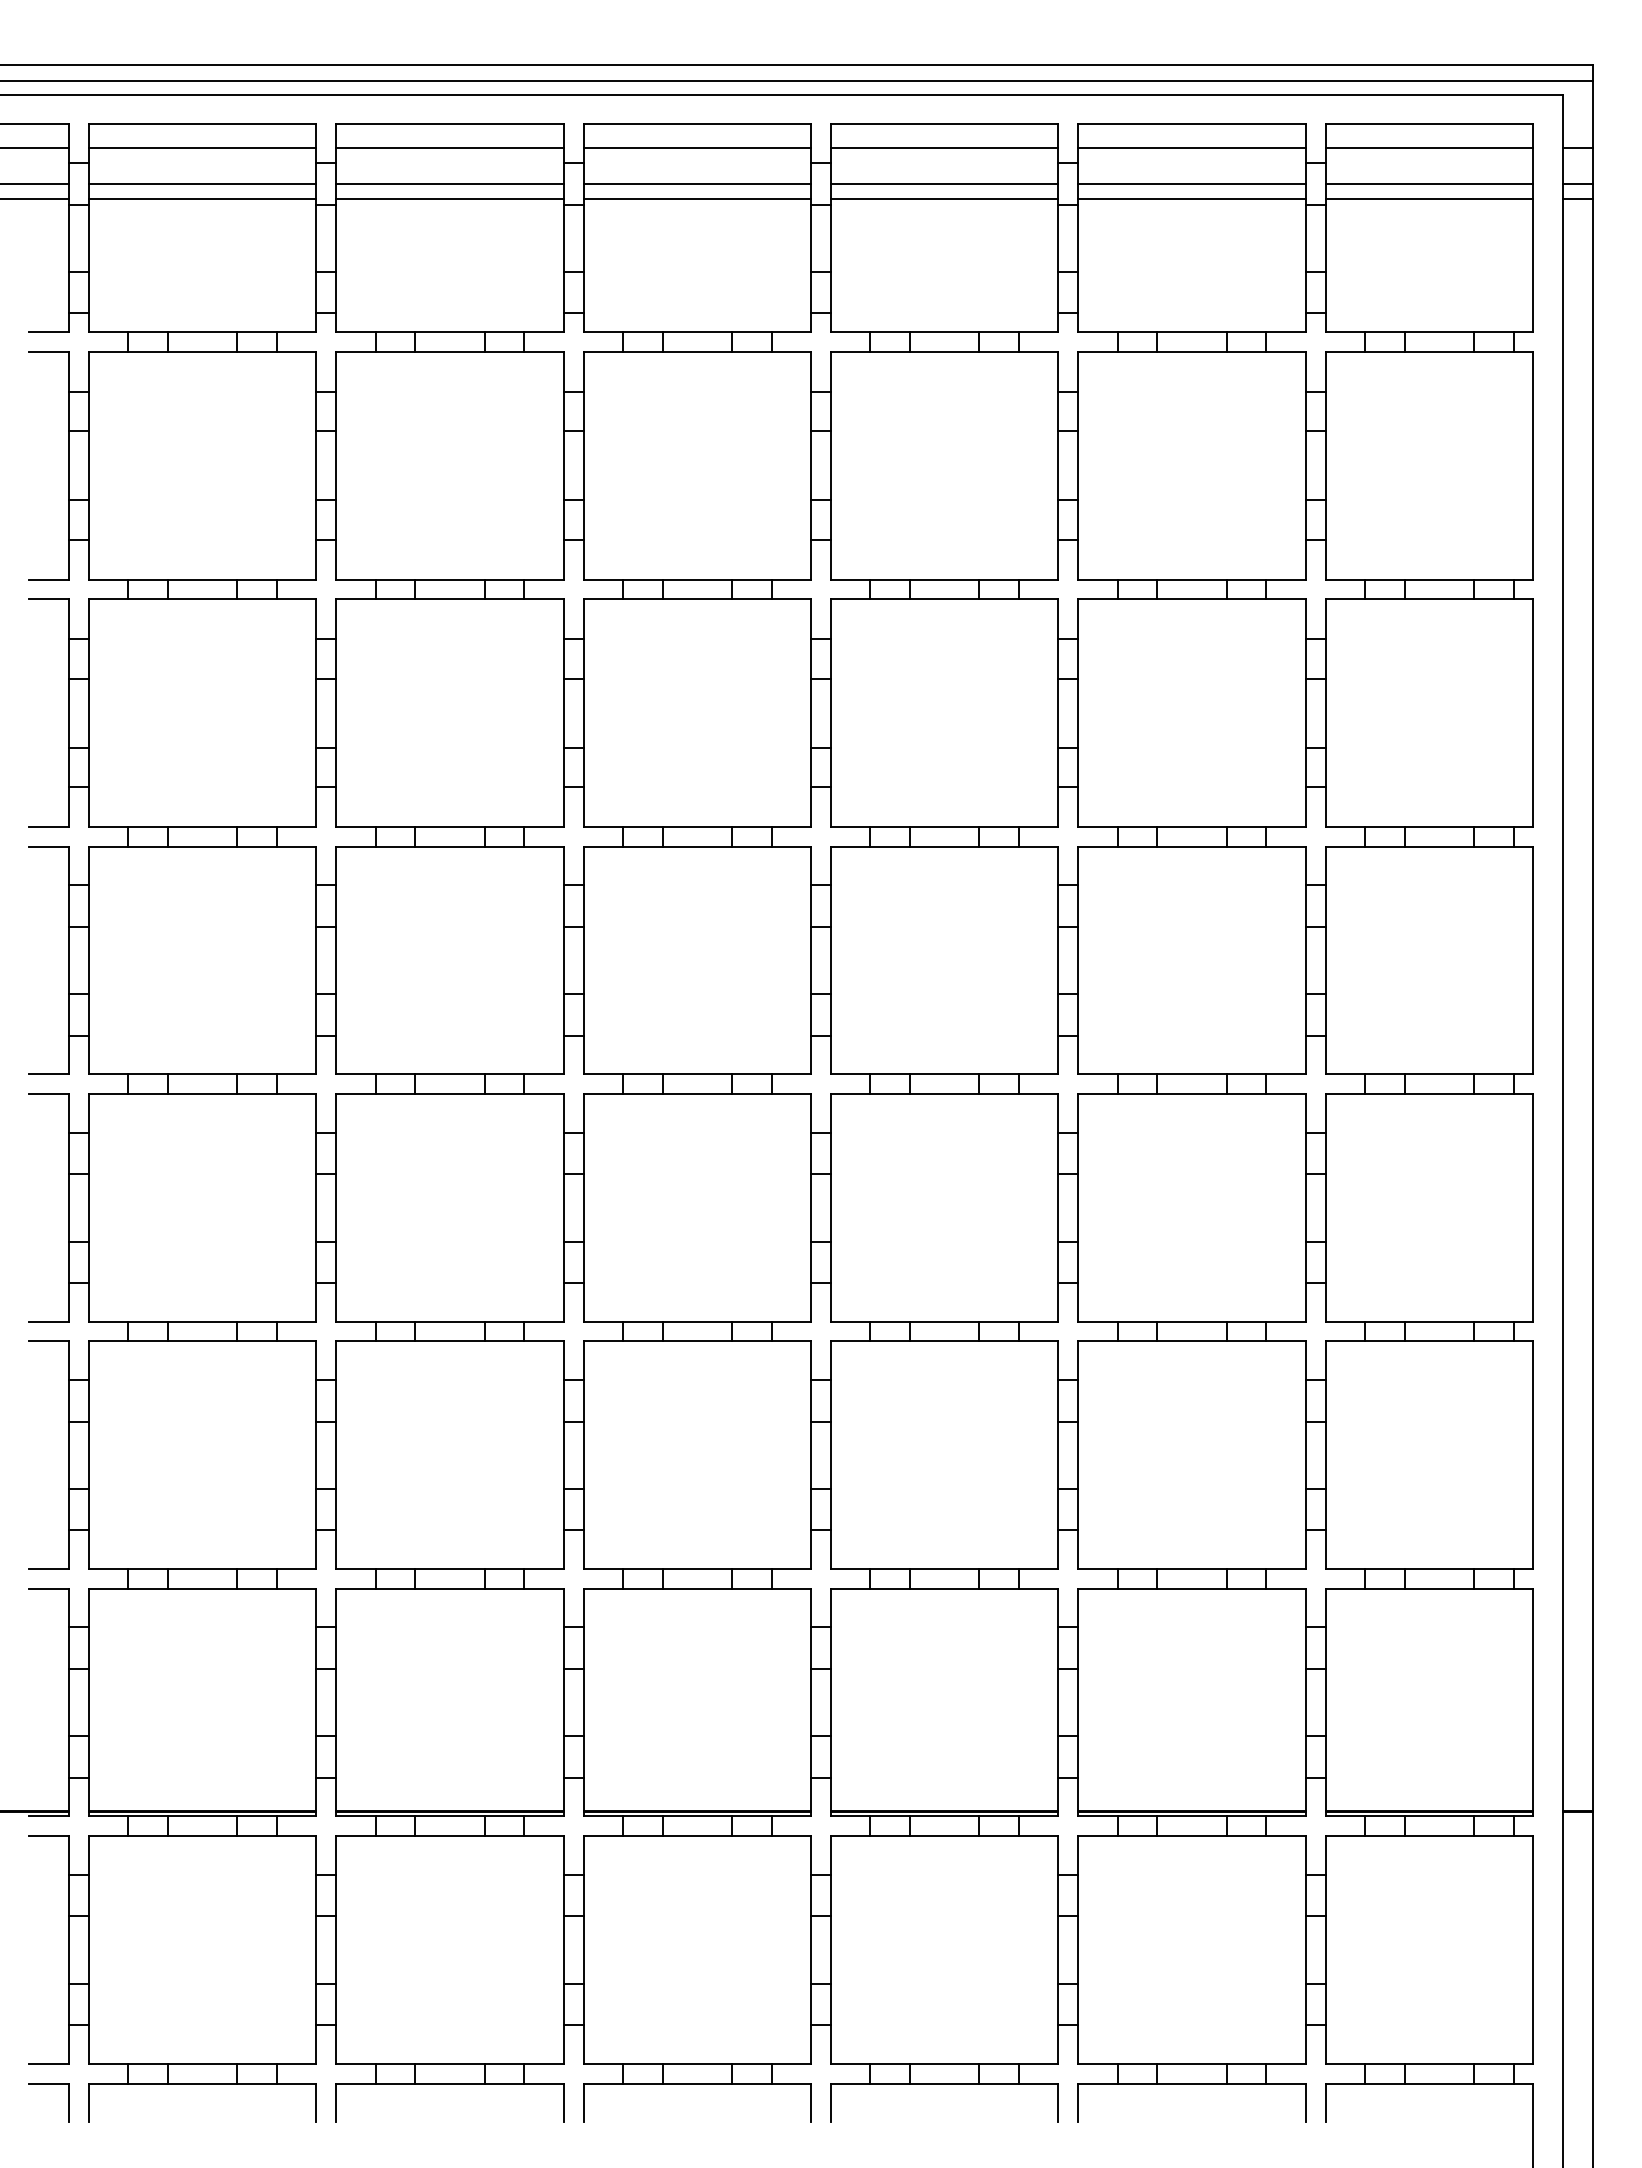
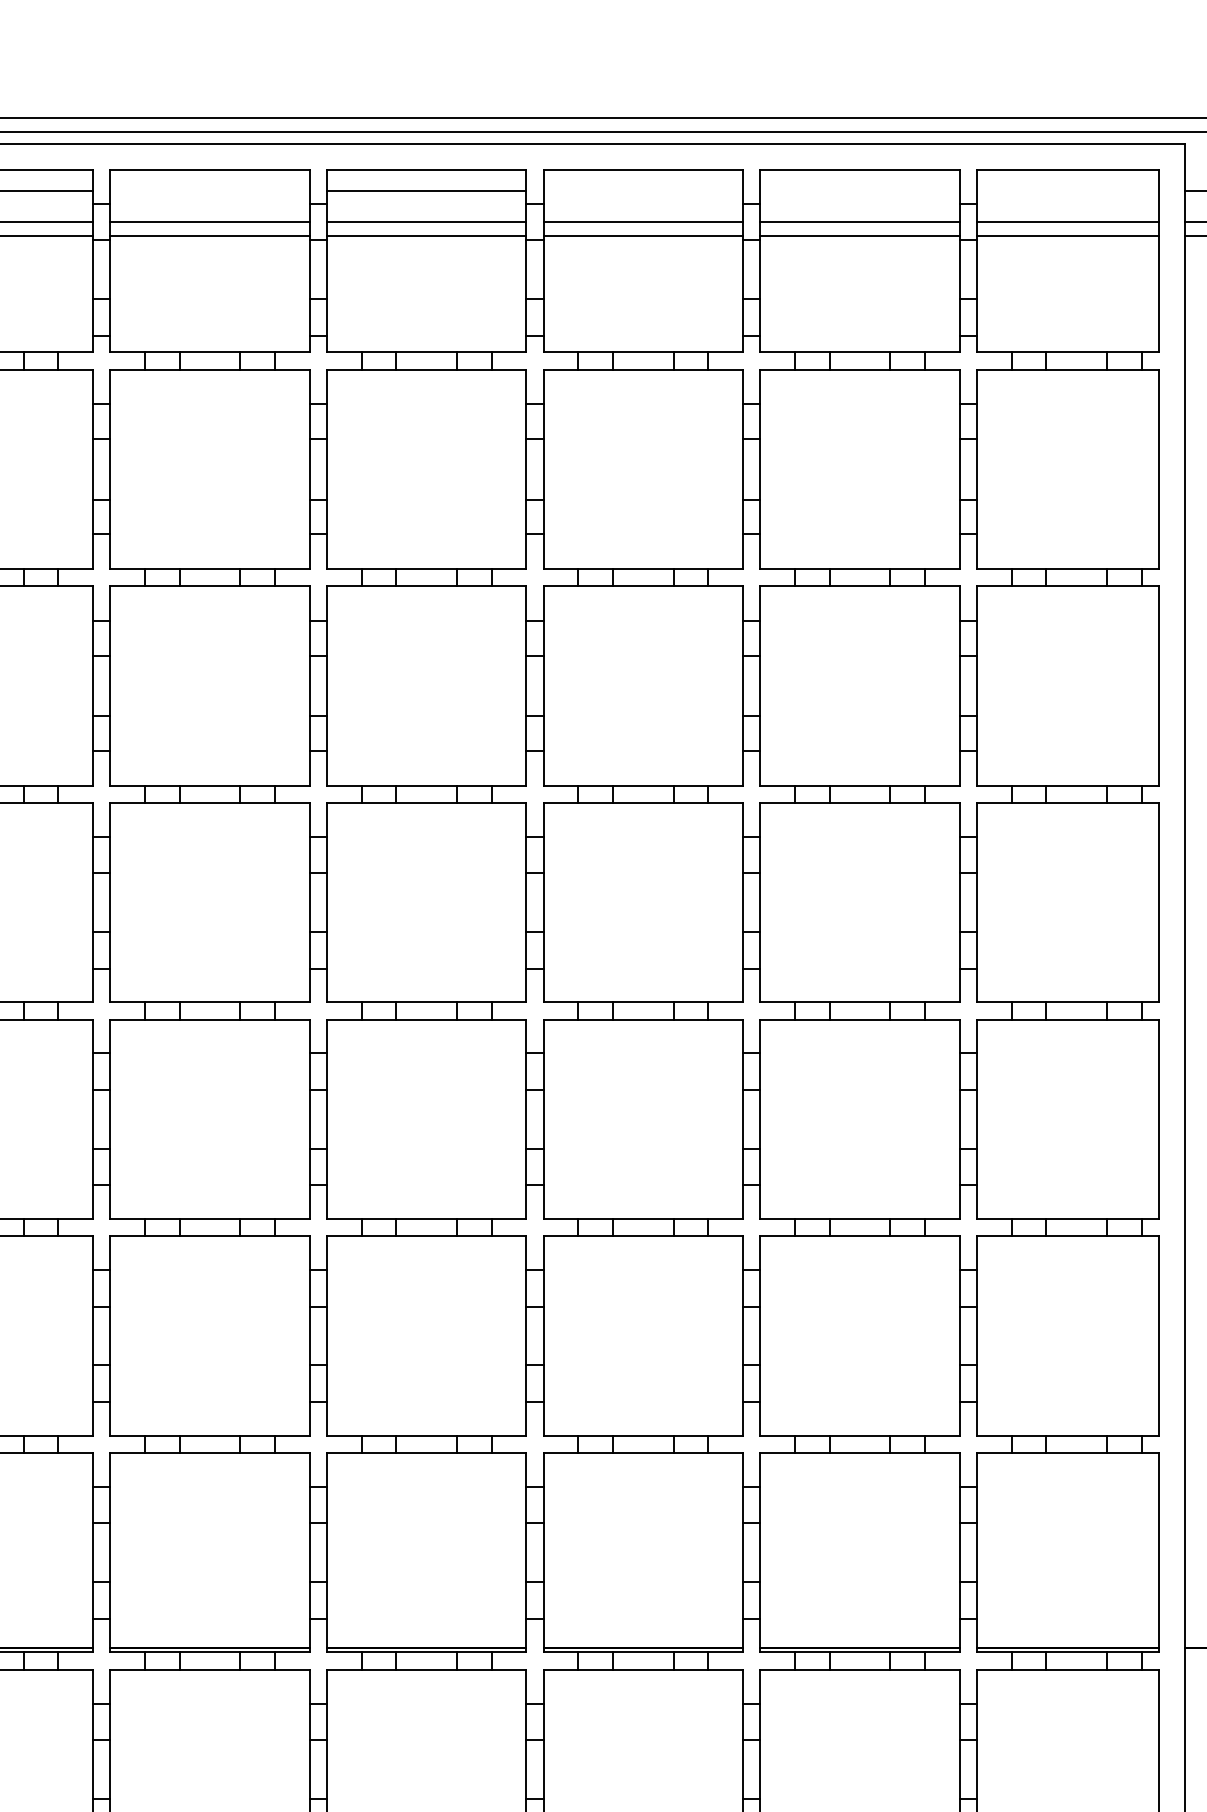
line: (449, 148) -> (209, 191), removed
line: (944, 148) -> (643, 191), removed
line: (1191, 148) -> (859, 191), removed
line: (1429, 148) -> (1067, 191), removed

